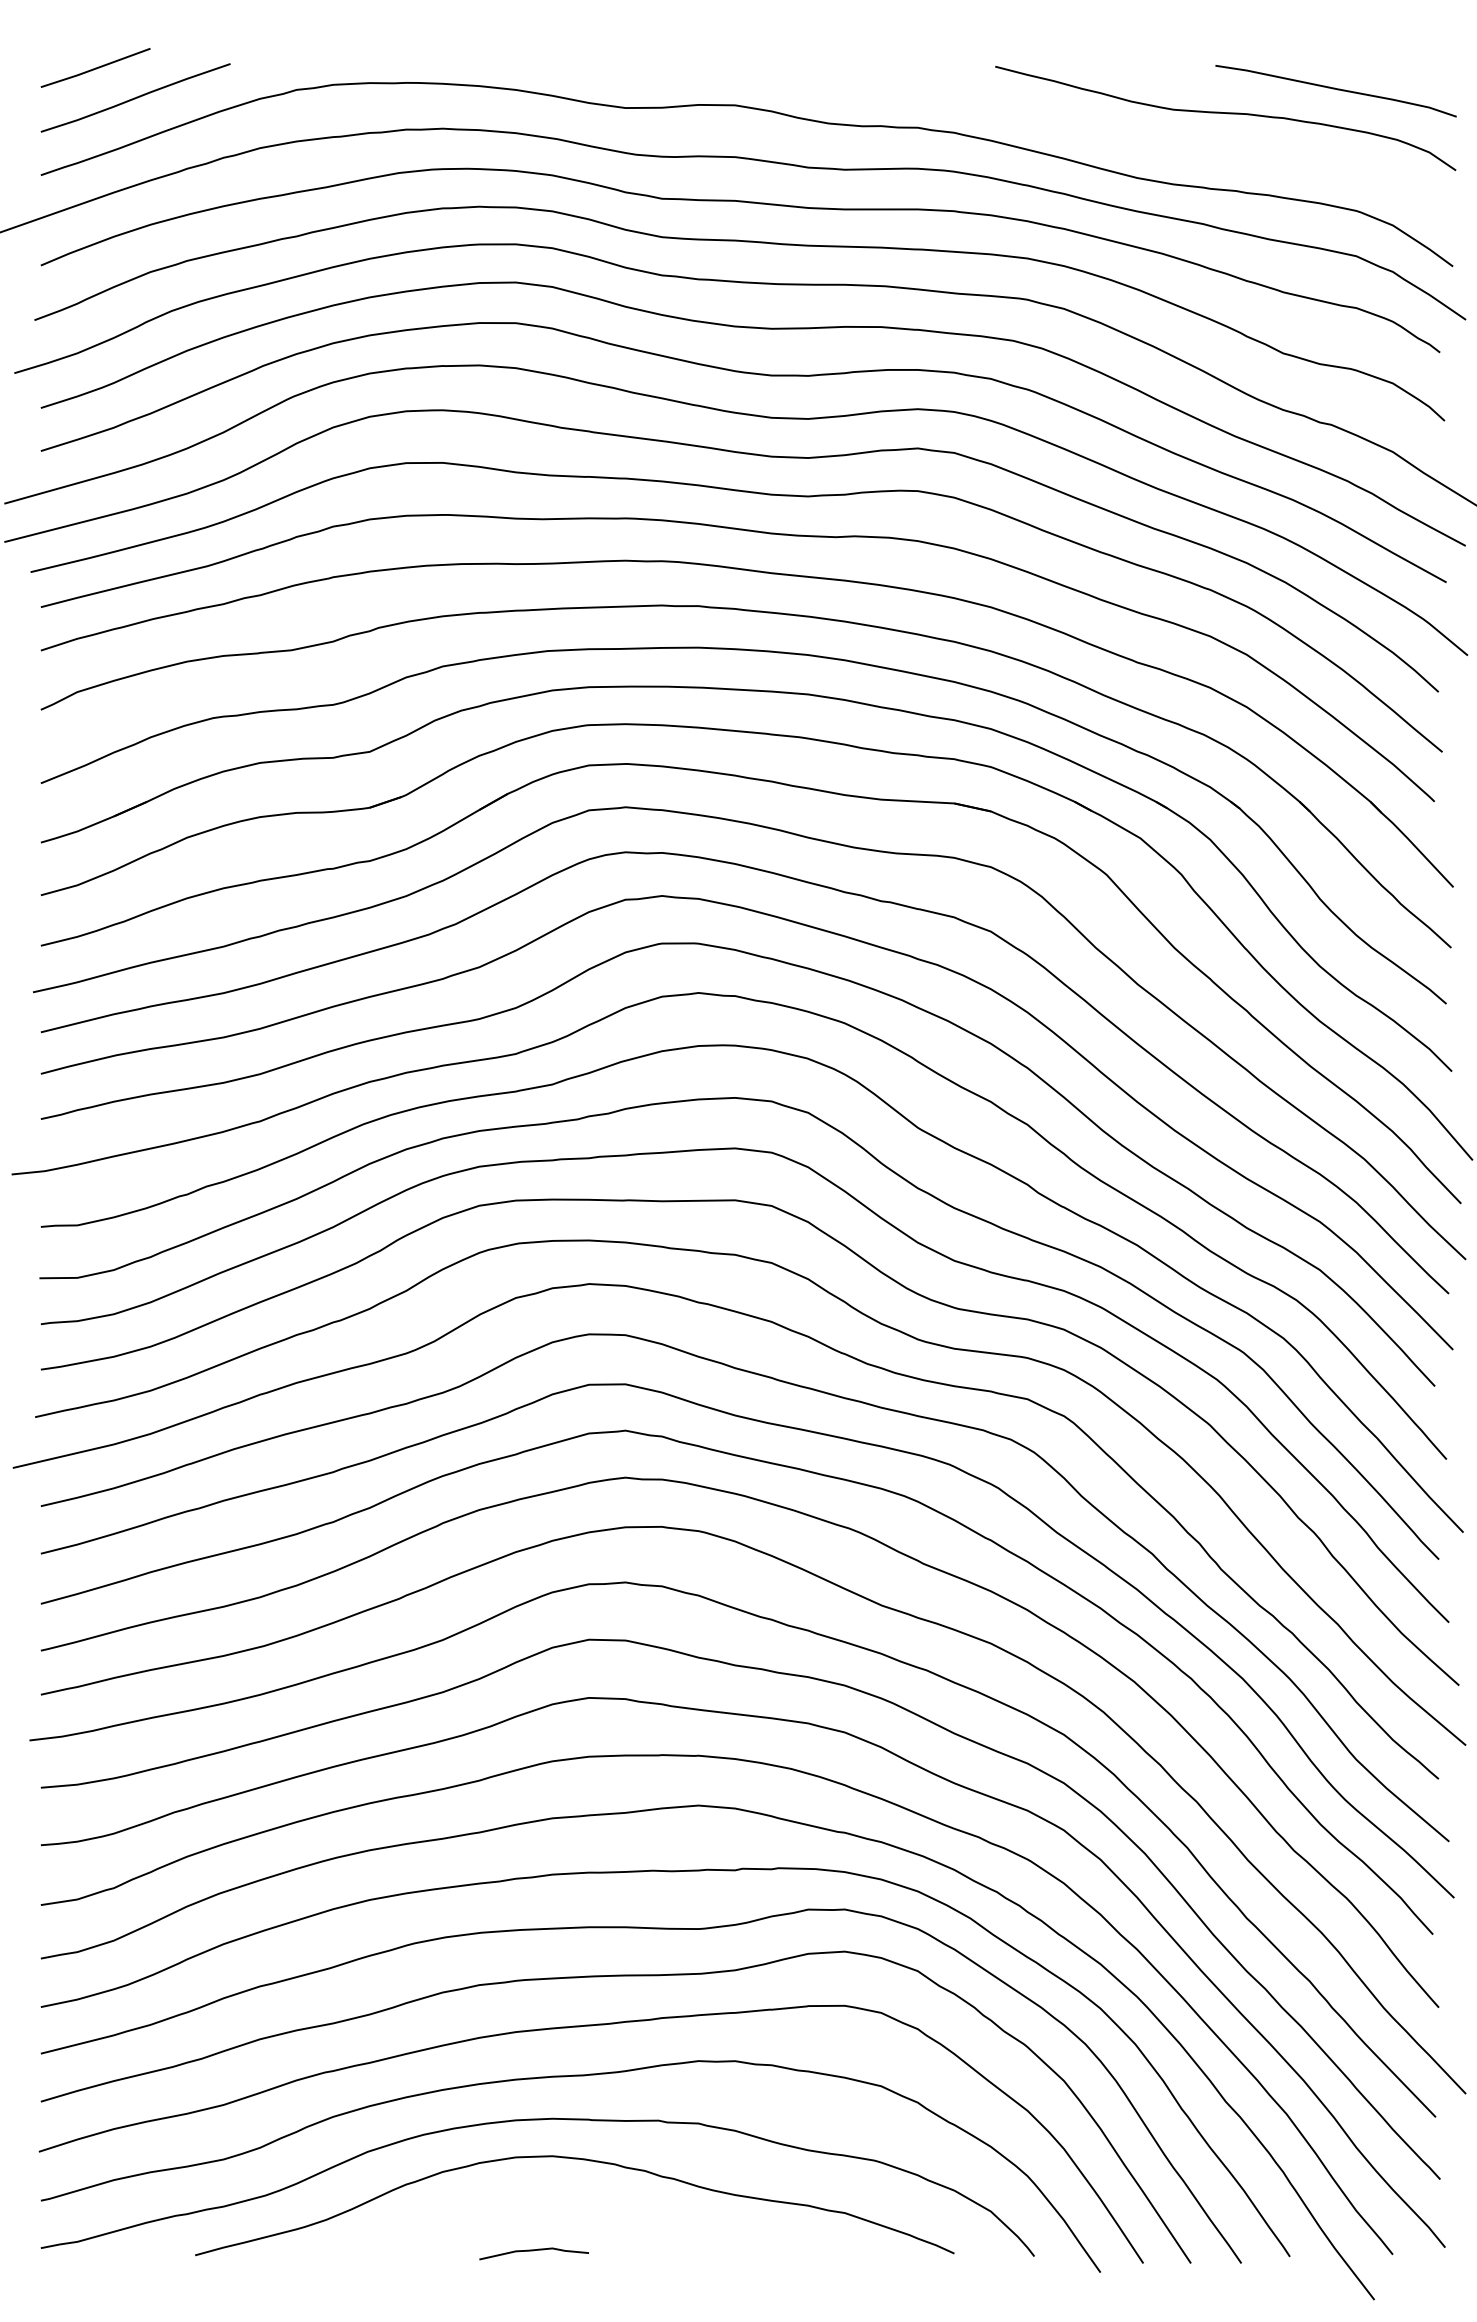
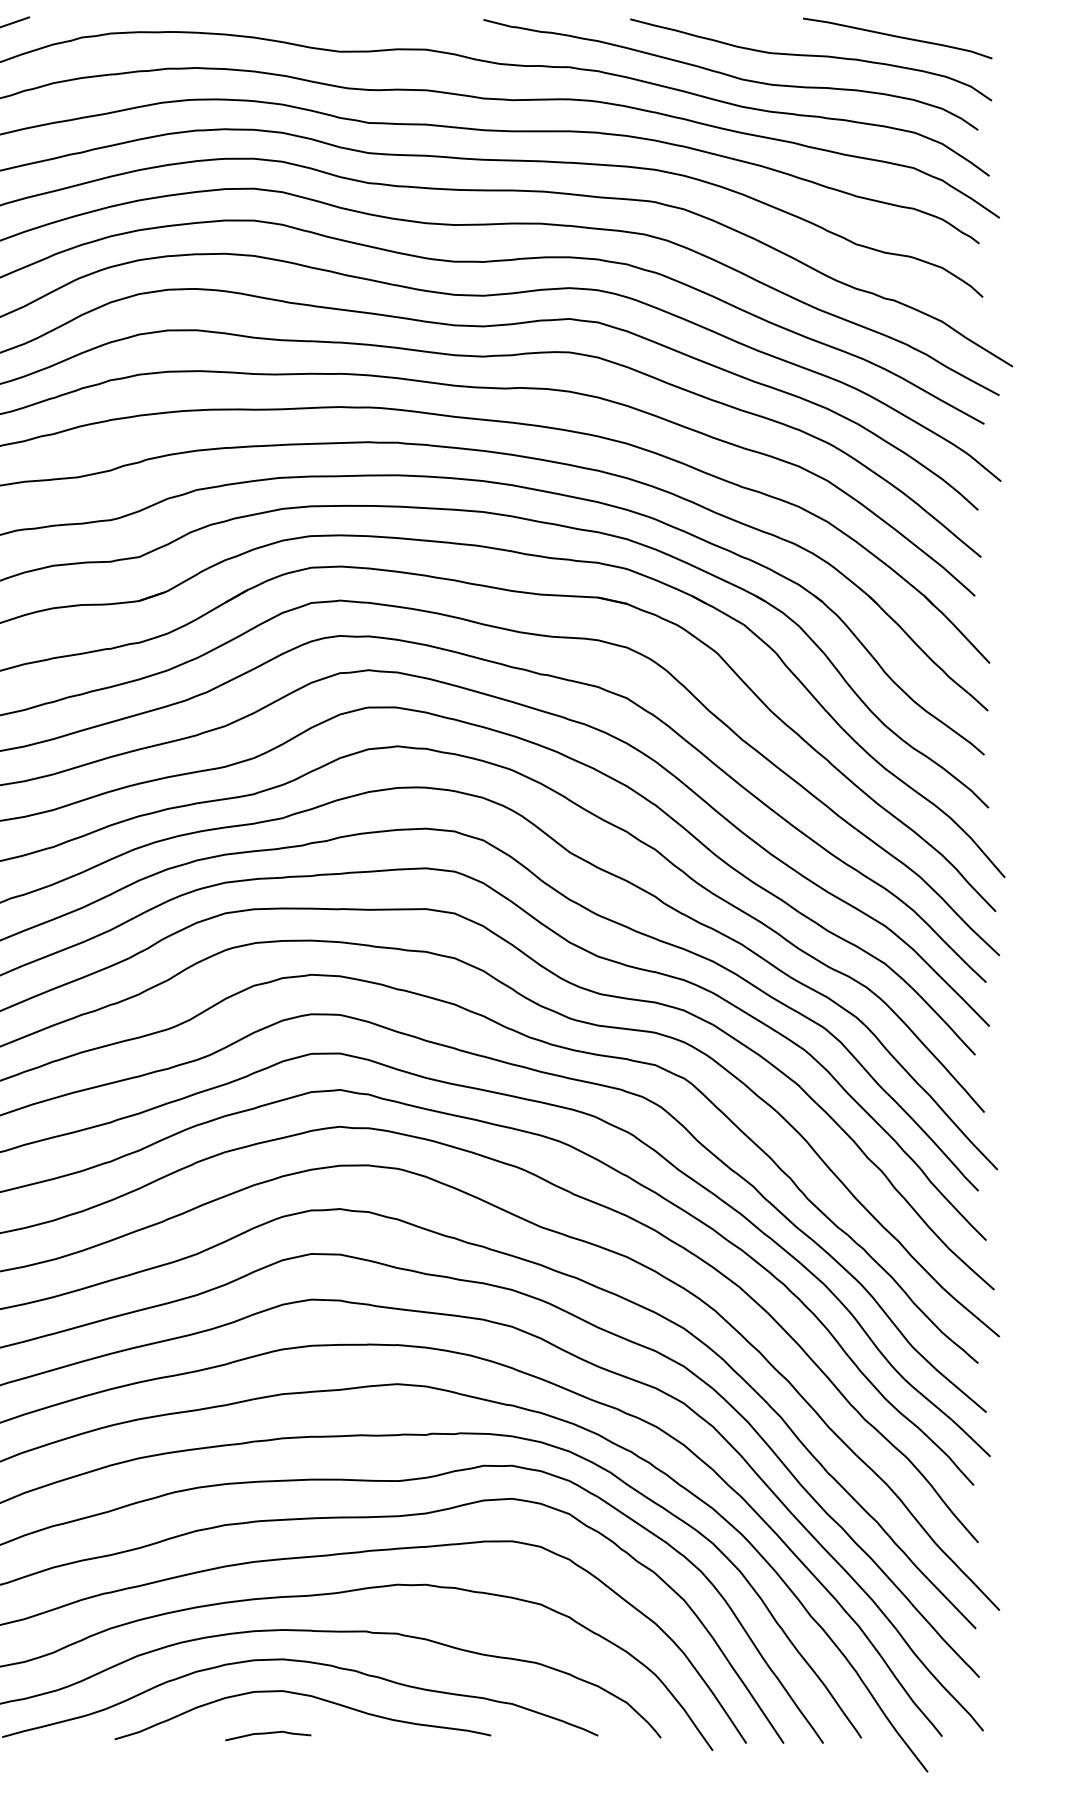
curve: (1122, 137) -> (730, 74), added
curve: (584, 2203) -> (307, 1696), added

